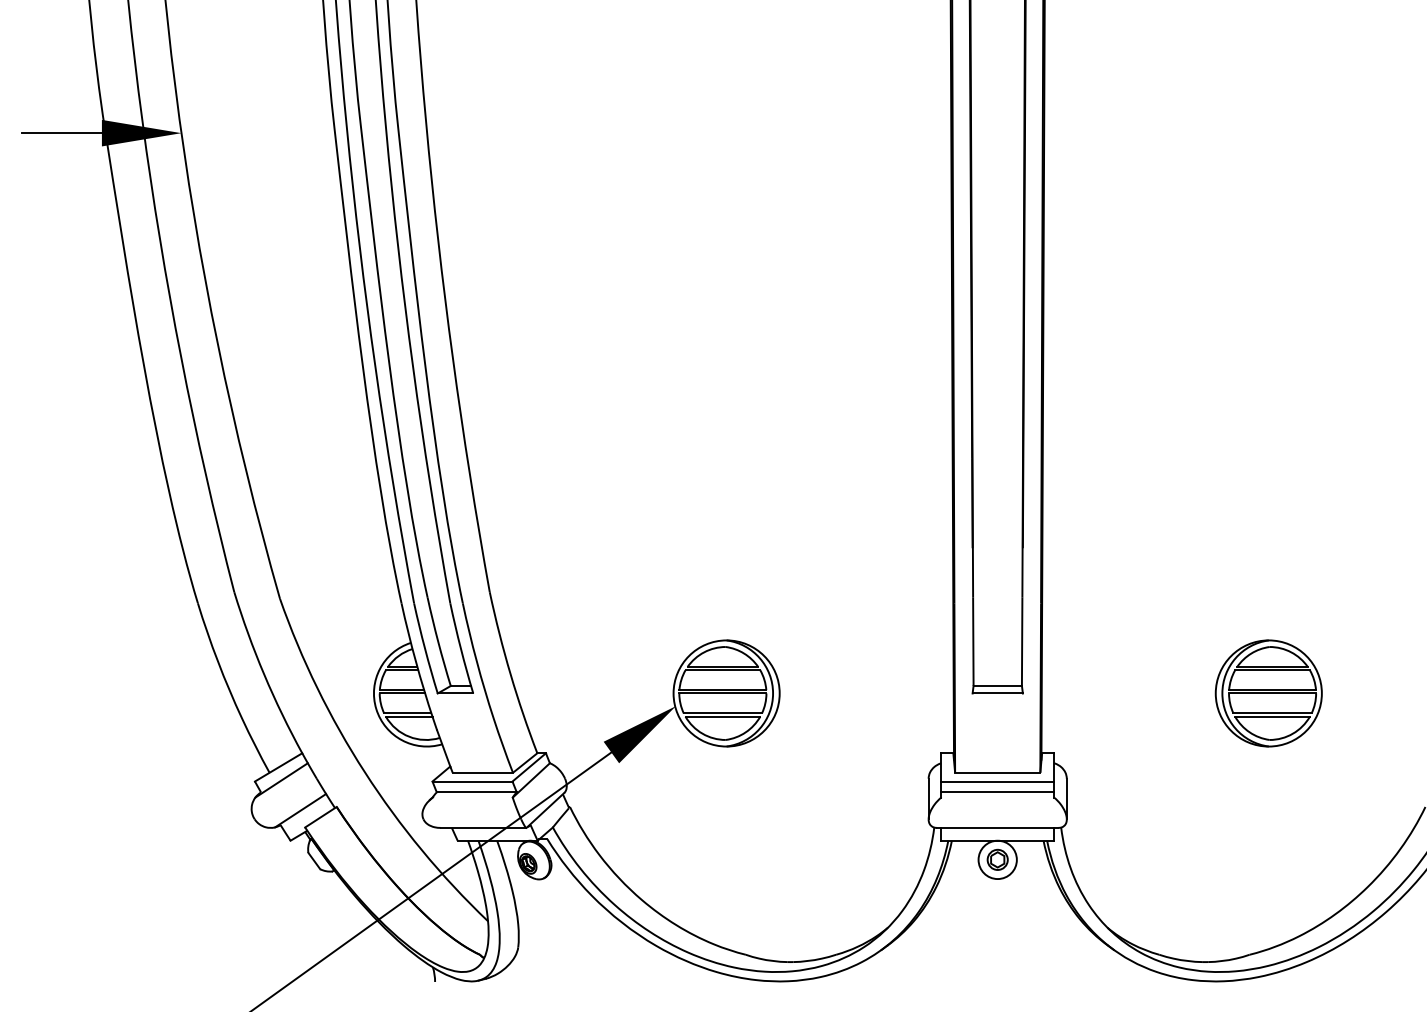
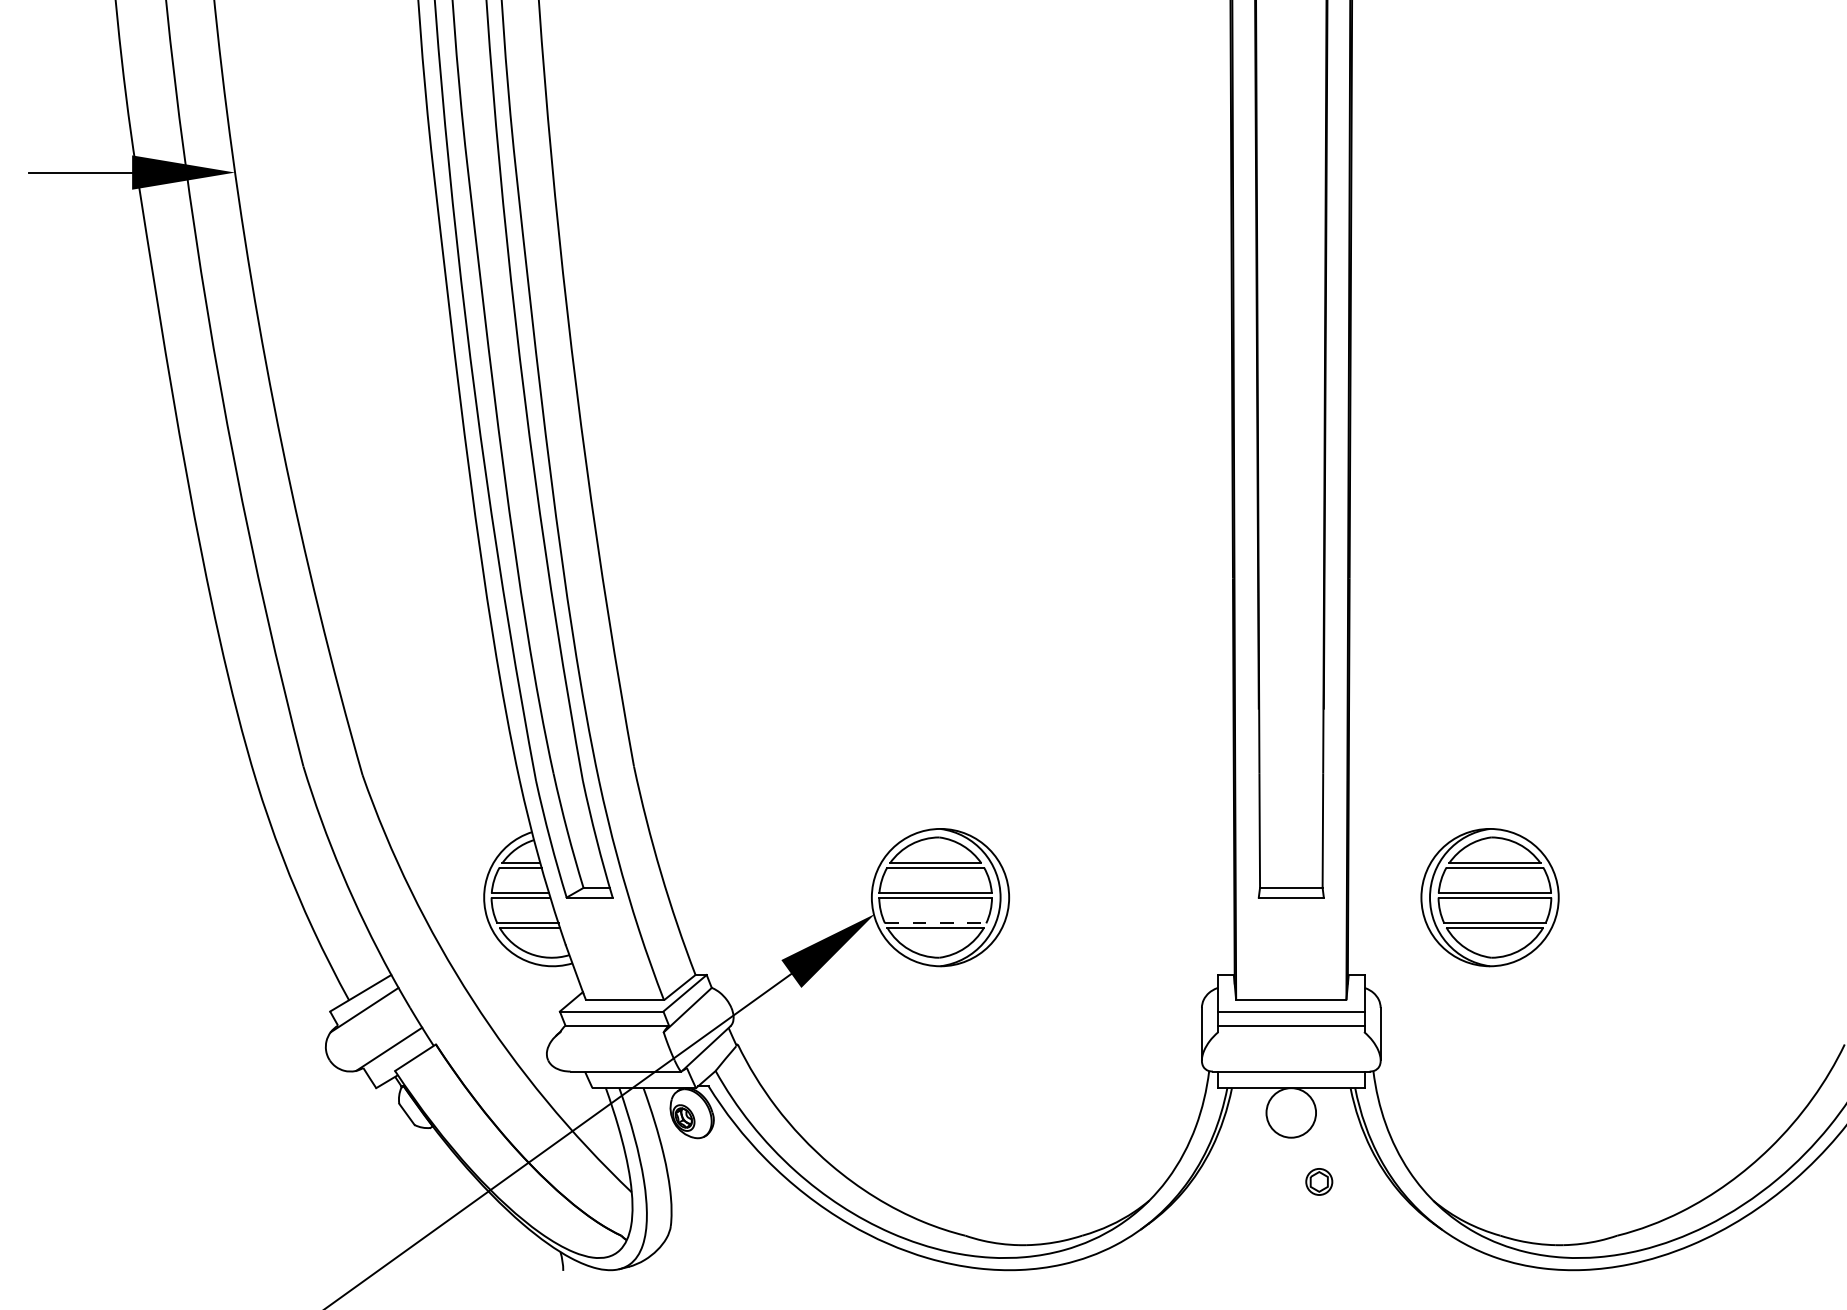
part: (1268, 693) -> (1489, 897), moved
line: (722, 713) -> (935, 923), solid -> dashed
part: (997, 859) -> (1319, 1181), moved

